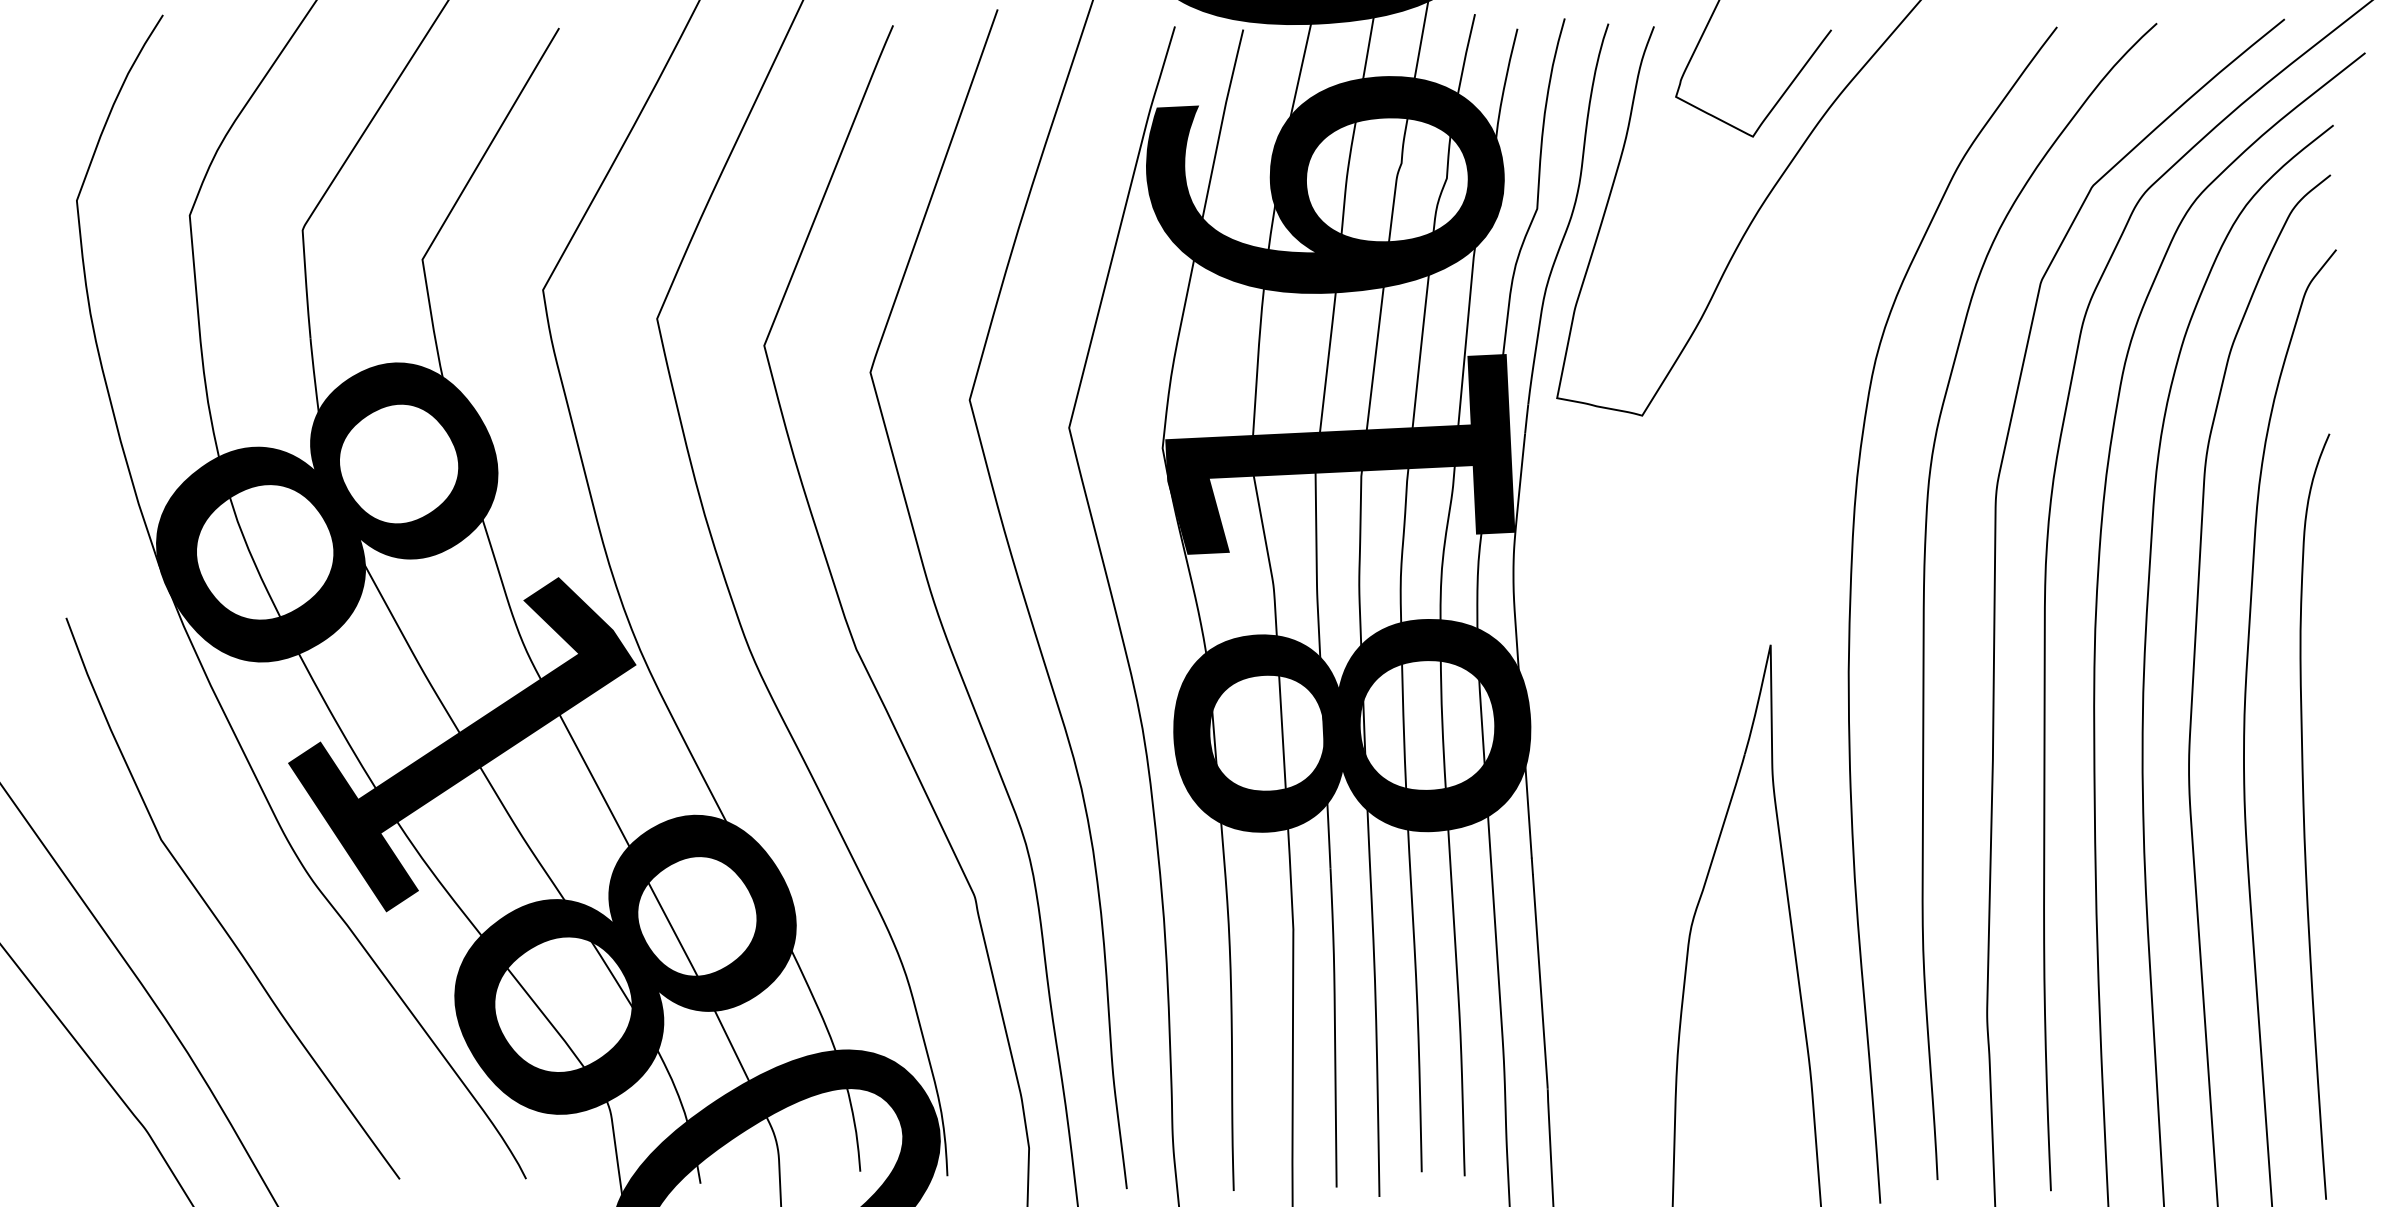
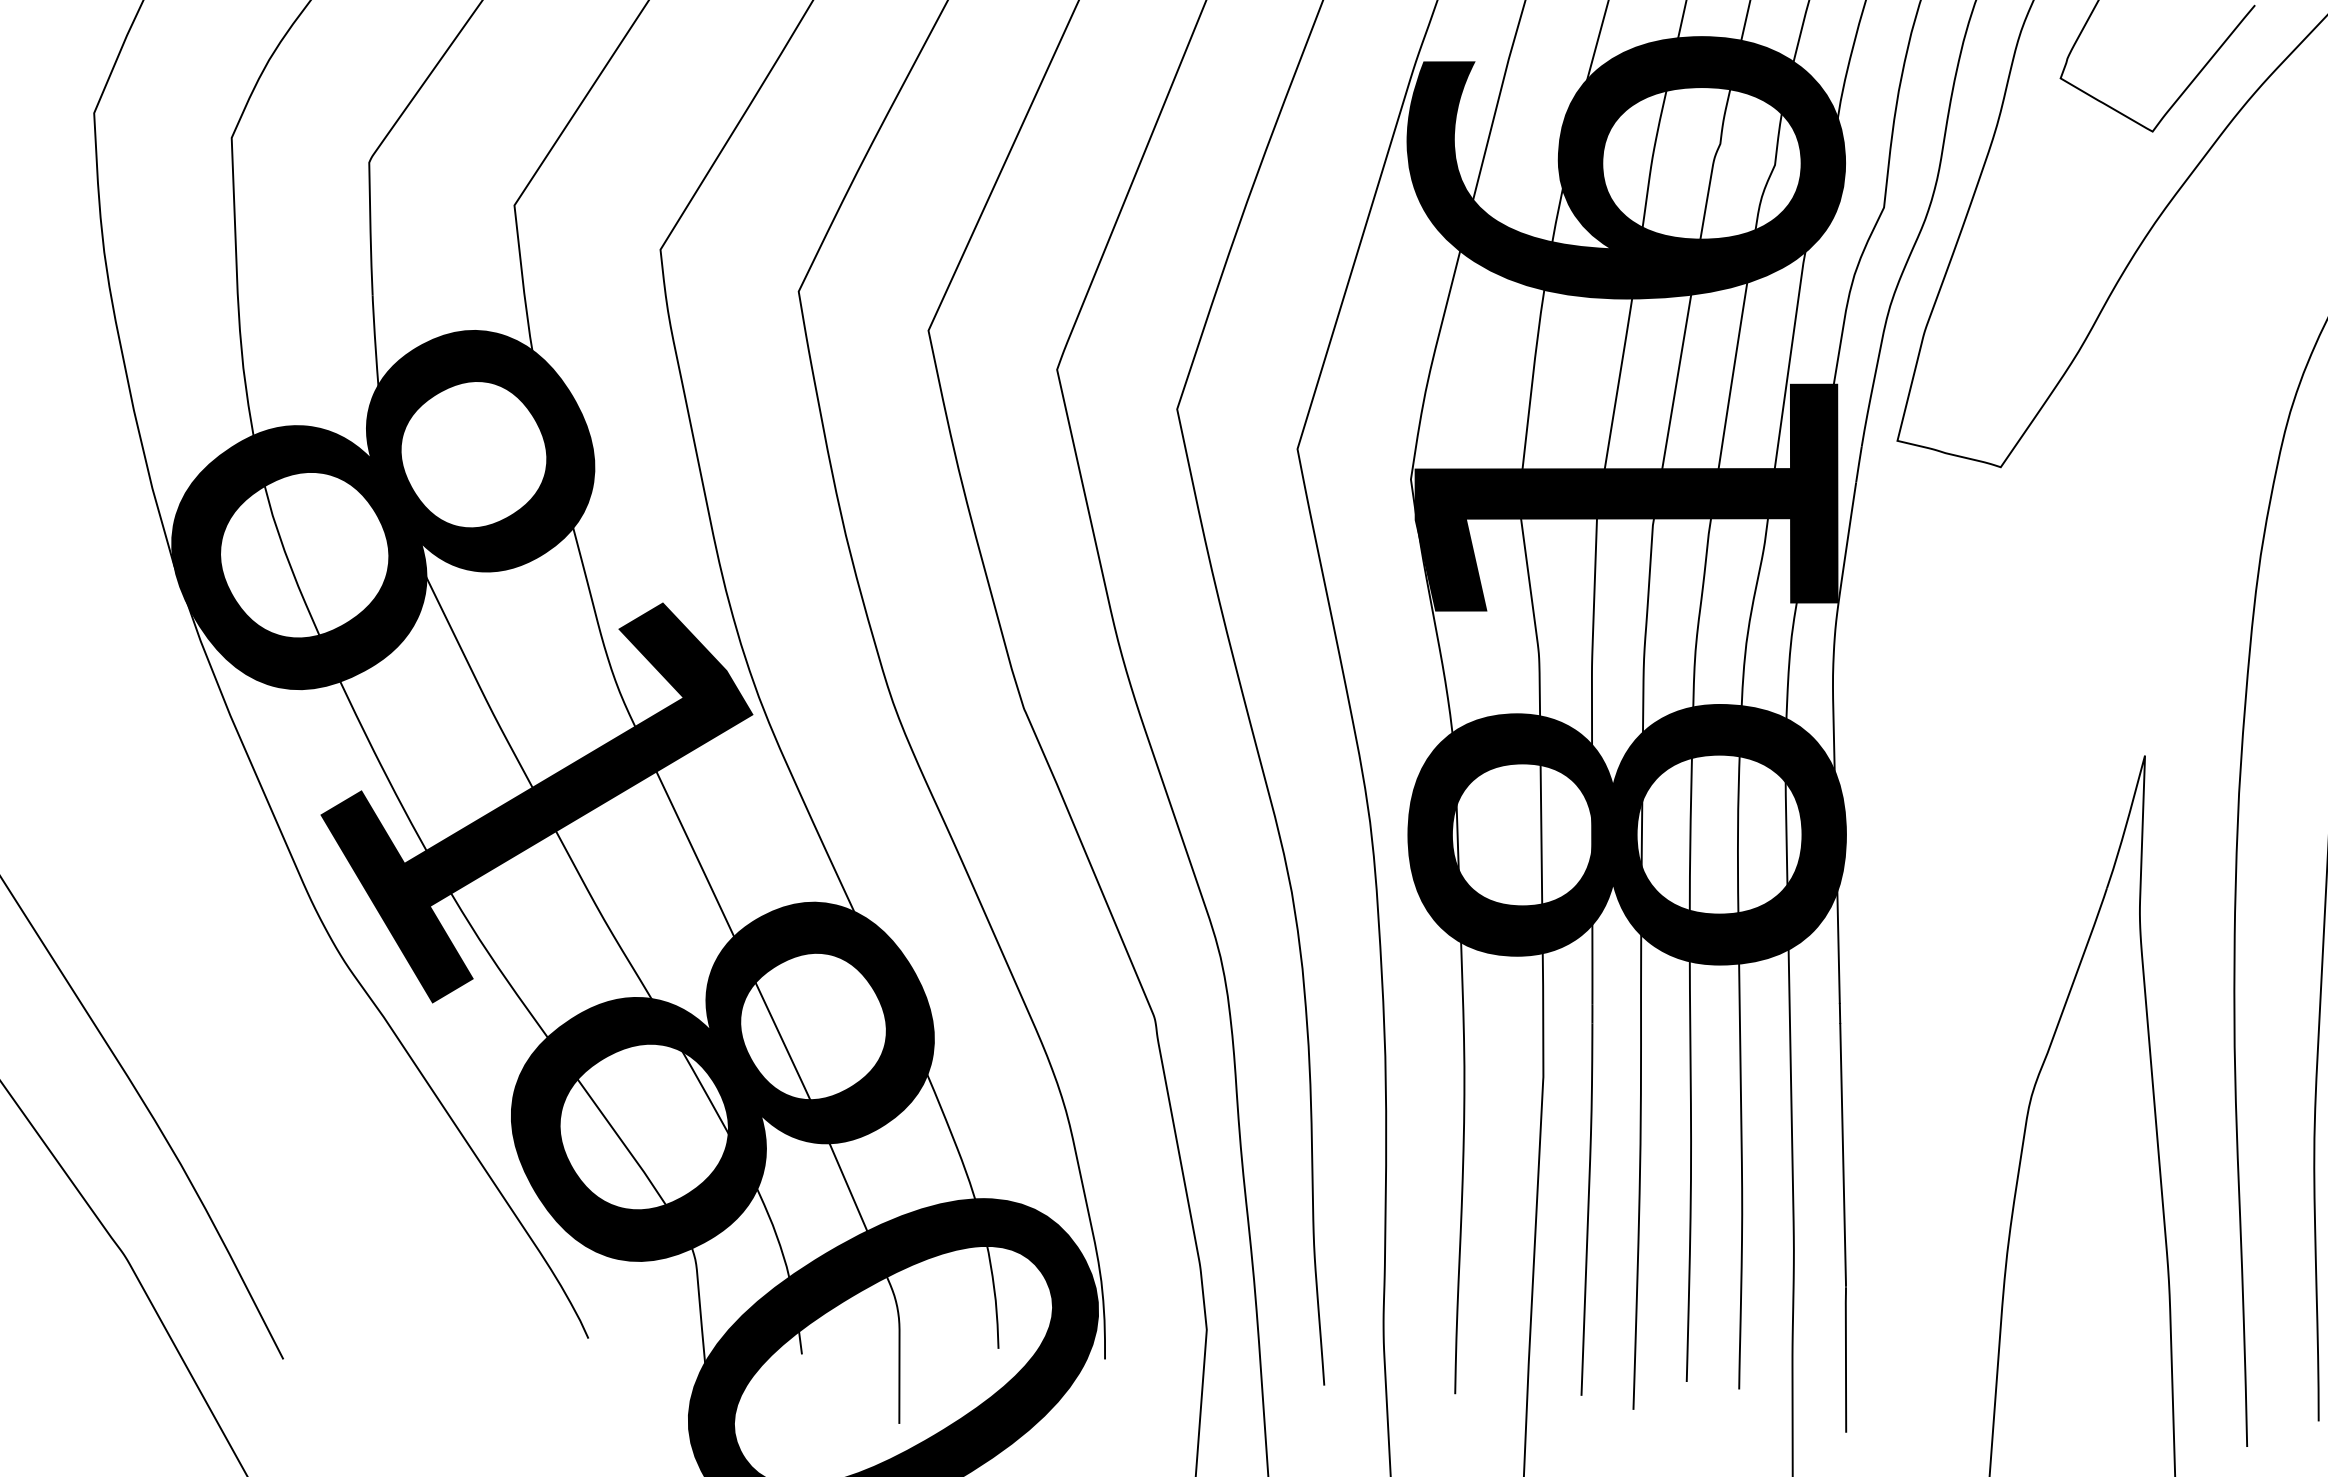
curve: (212, 910) -> (219, 991), removed

